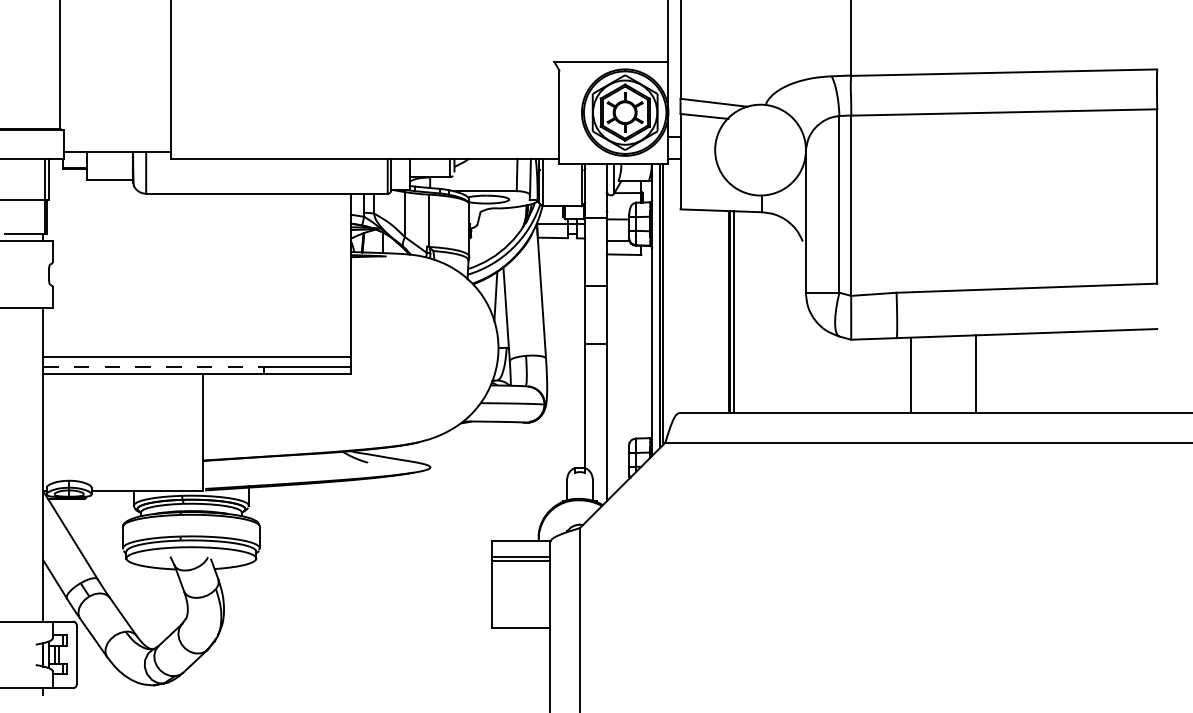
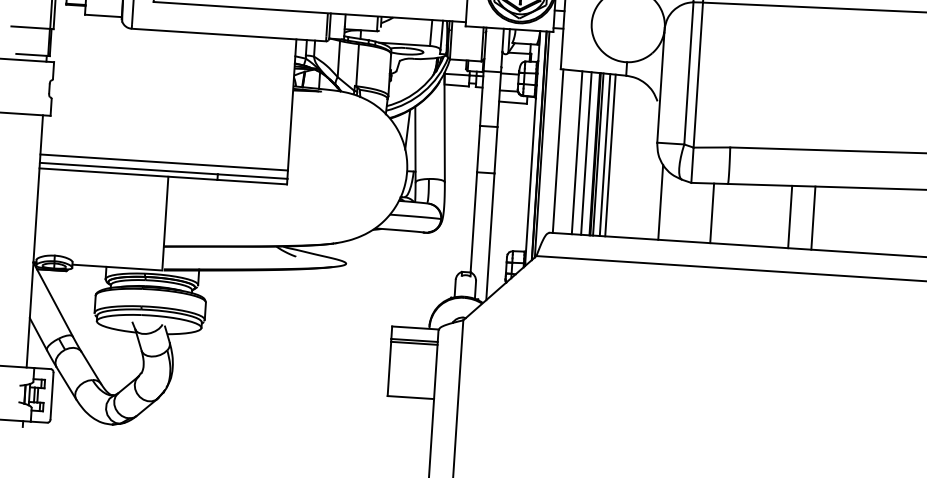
line: (683, 310) -> (557, 150), added
line: (707, 311) -> (577, 152), added
line: (718, 311) -> (586, 153), added
line: (742, 311) -> (605, 154), added
line: (748, 311) -> (610, 154), added
line: (814, 365) -> (660, 201), added
line: (153, 367) -> (128, 168), dashed -> solid
line: (1005, 373) -> (813, 218), added
line: (911, 375) -> (712, 213), moved

